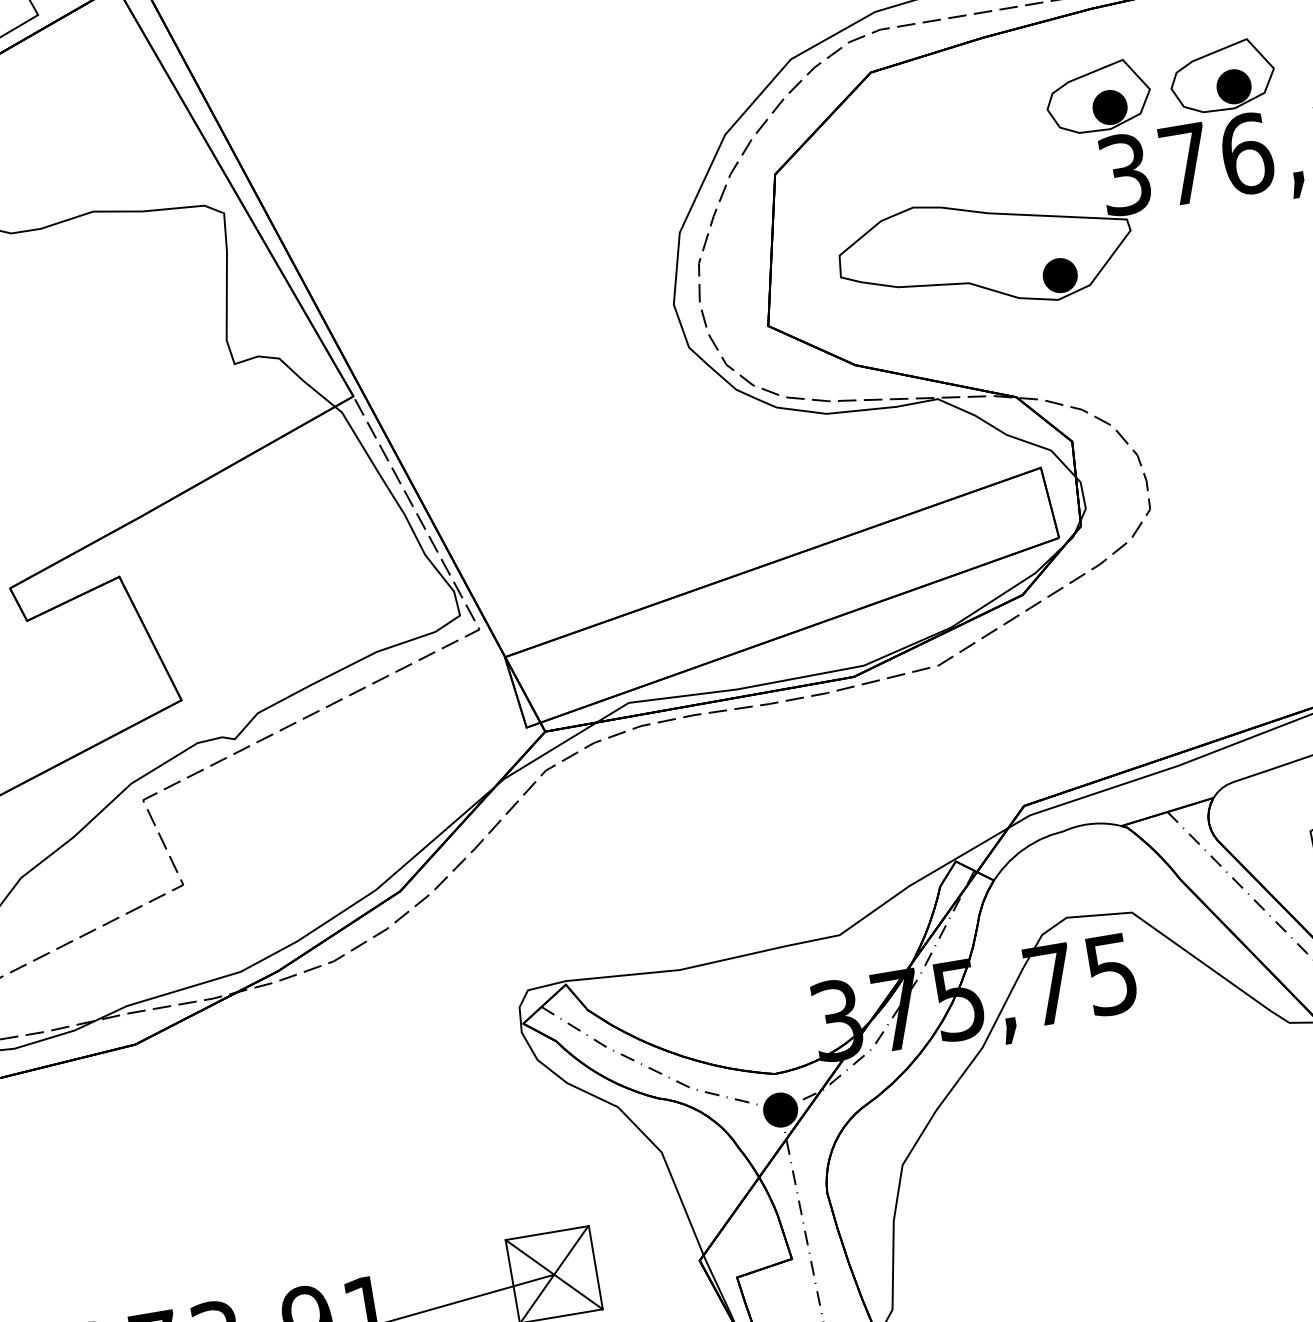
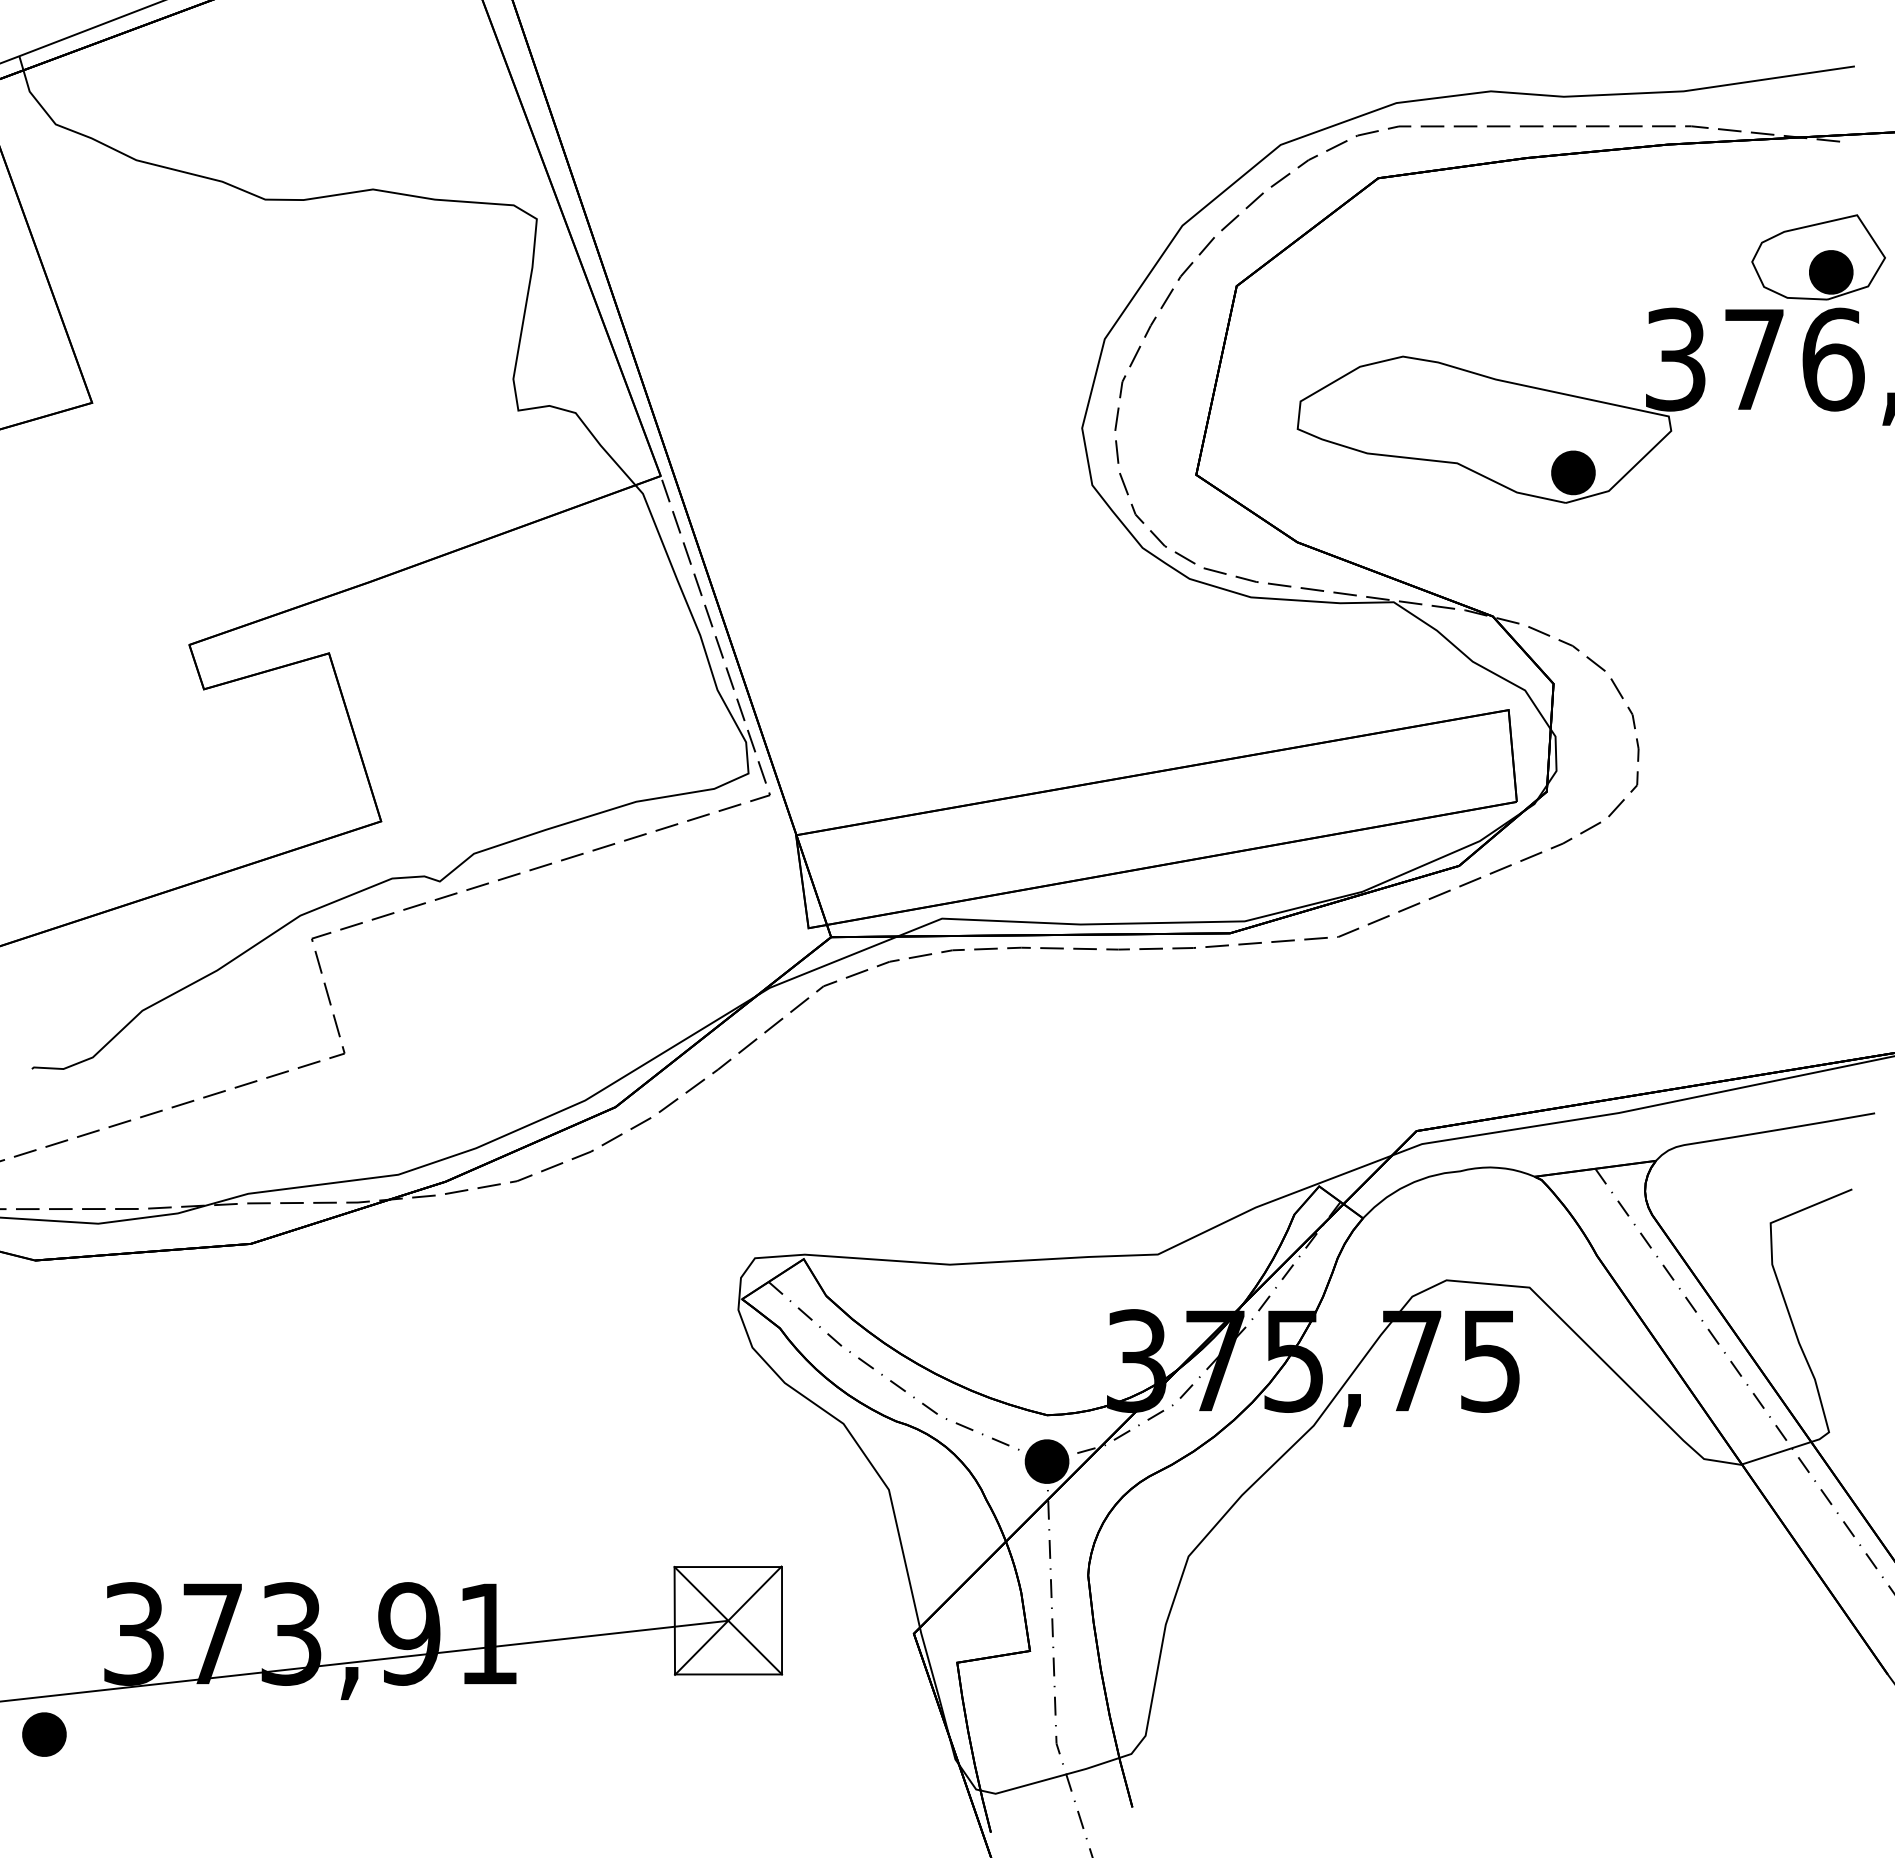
part: (1098, 97) -> (1658, 257), removed

